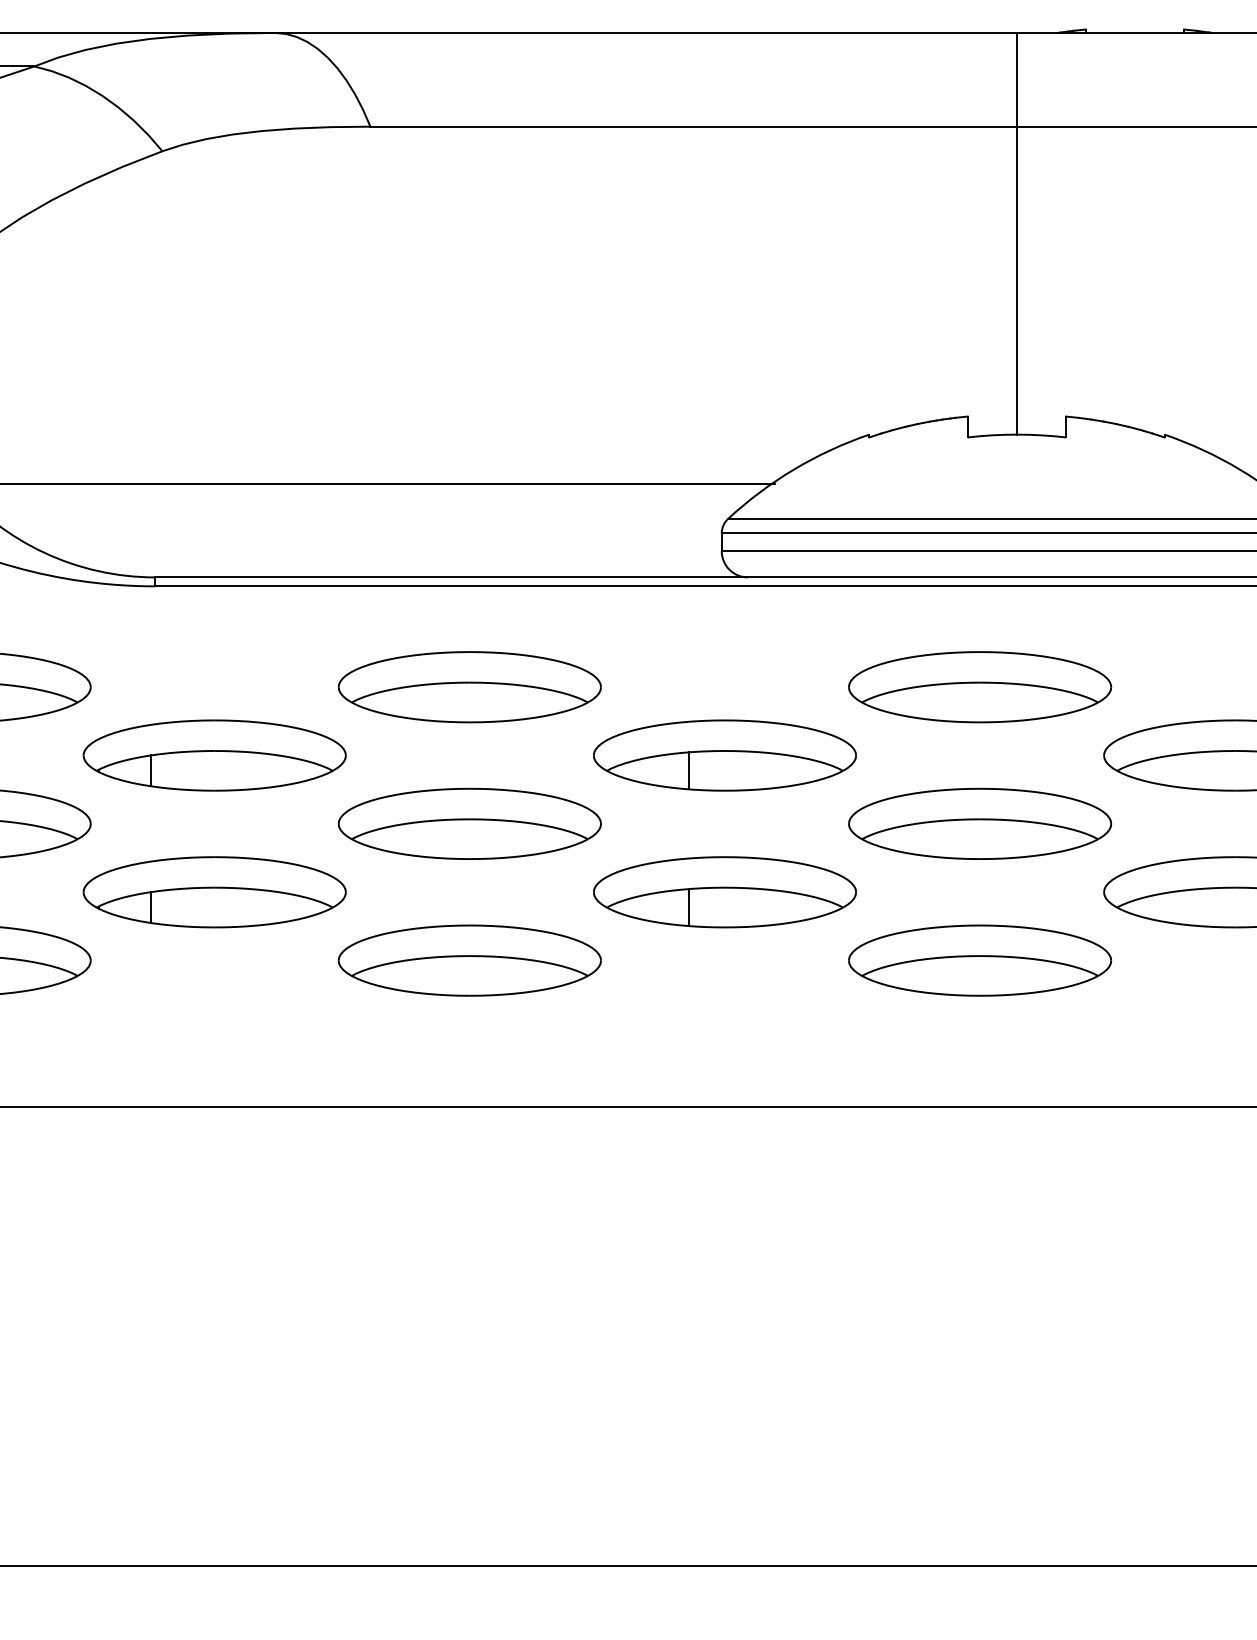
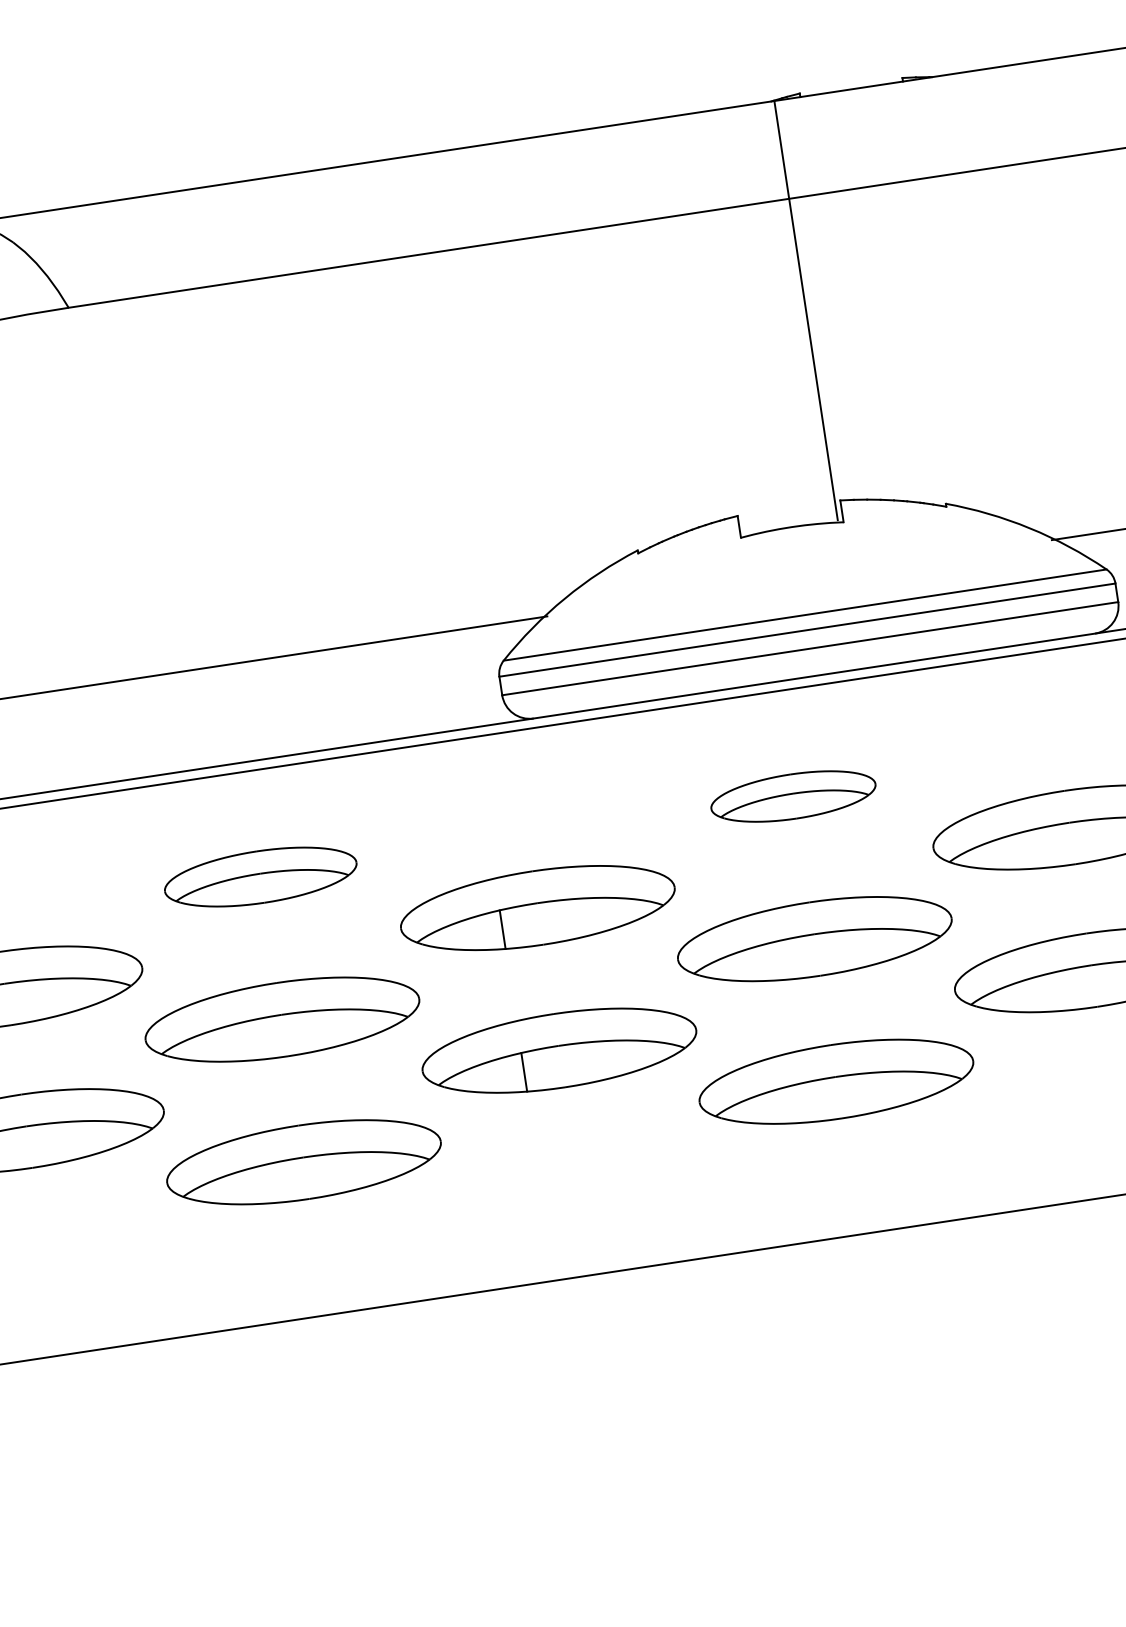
line: (1016, 233) -> (805, 310), moved
part: (469, 687) -> (260, 877), size x0.7
part: (980, 687) -> (793, 796), size x0.6

